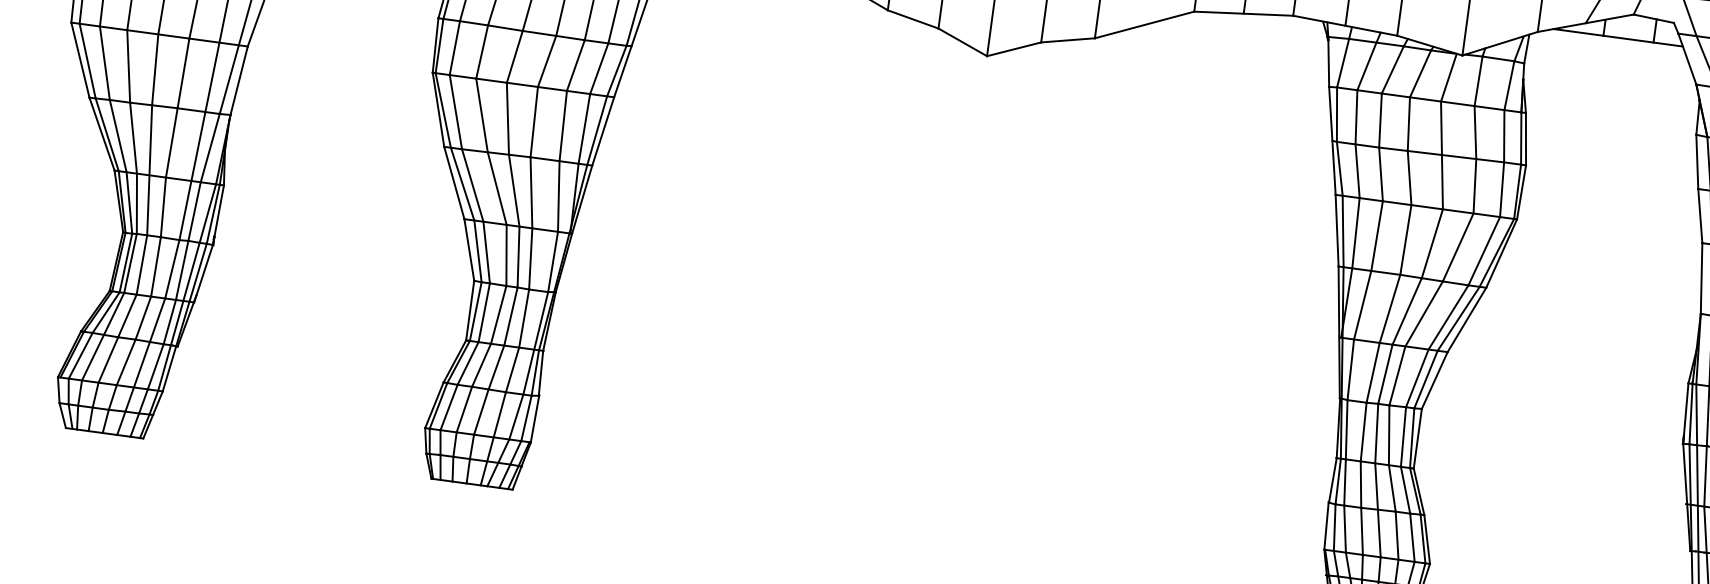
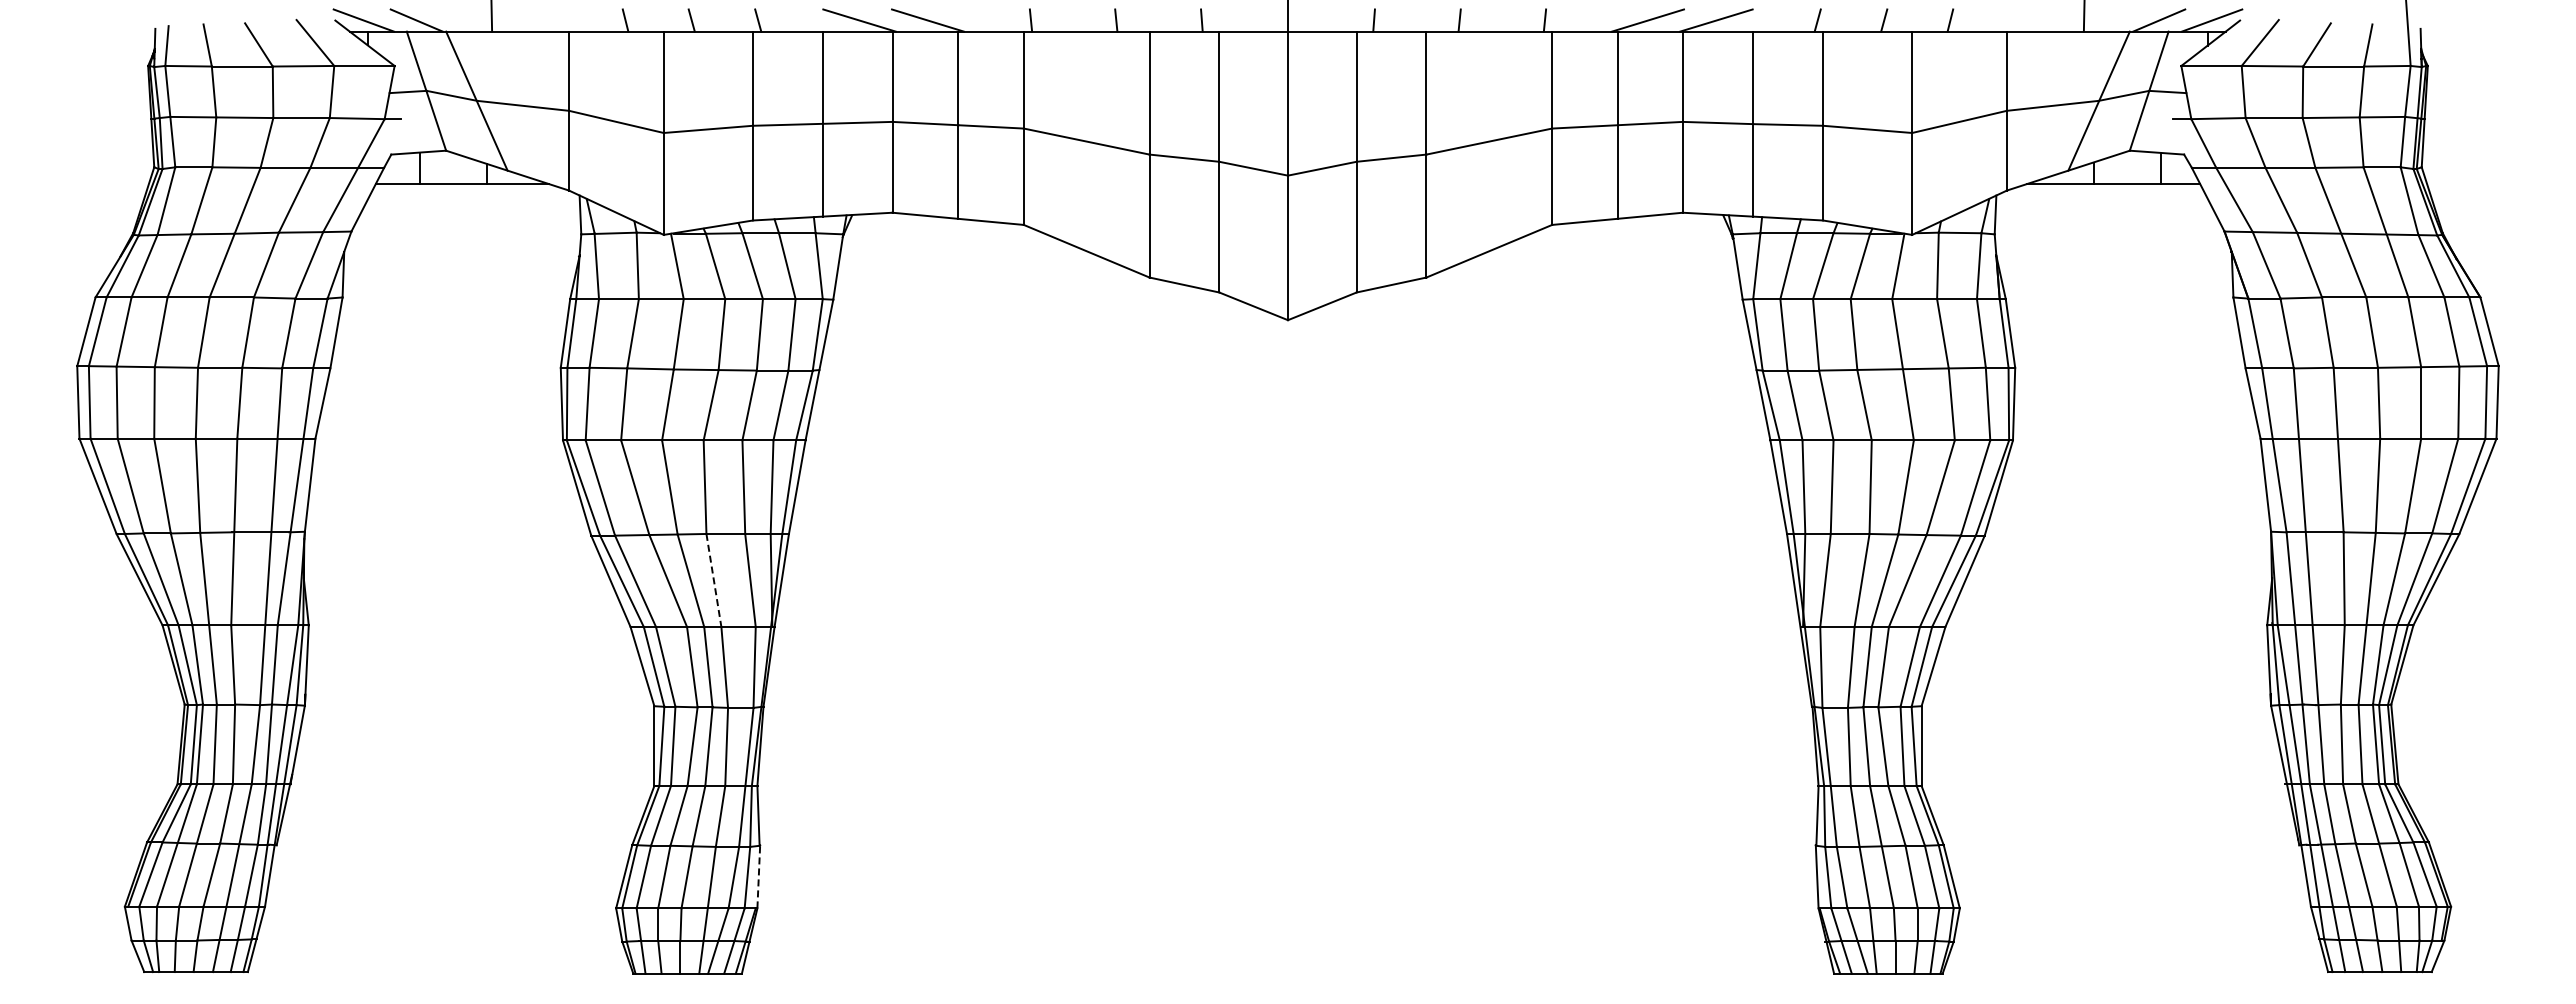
line: (531, 192) -> (714, 580), solid -> dashed
line: (534, 418) -> (758, 876), solid -> dashed

